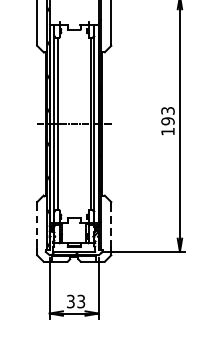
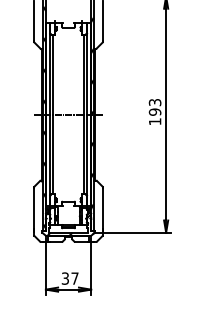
line: (111, 224) -> (102, 207), dashed -> solid
line: (37, 225) -> (34, 208), dashed -> solid
text: (80, 301) -> (74, 278), 33 -> 37

